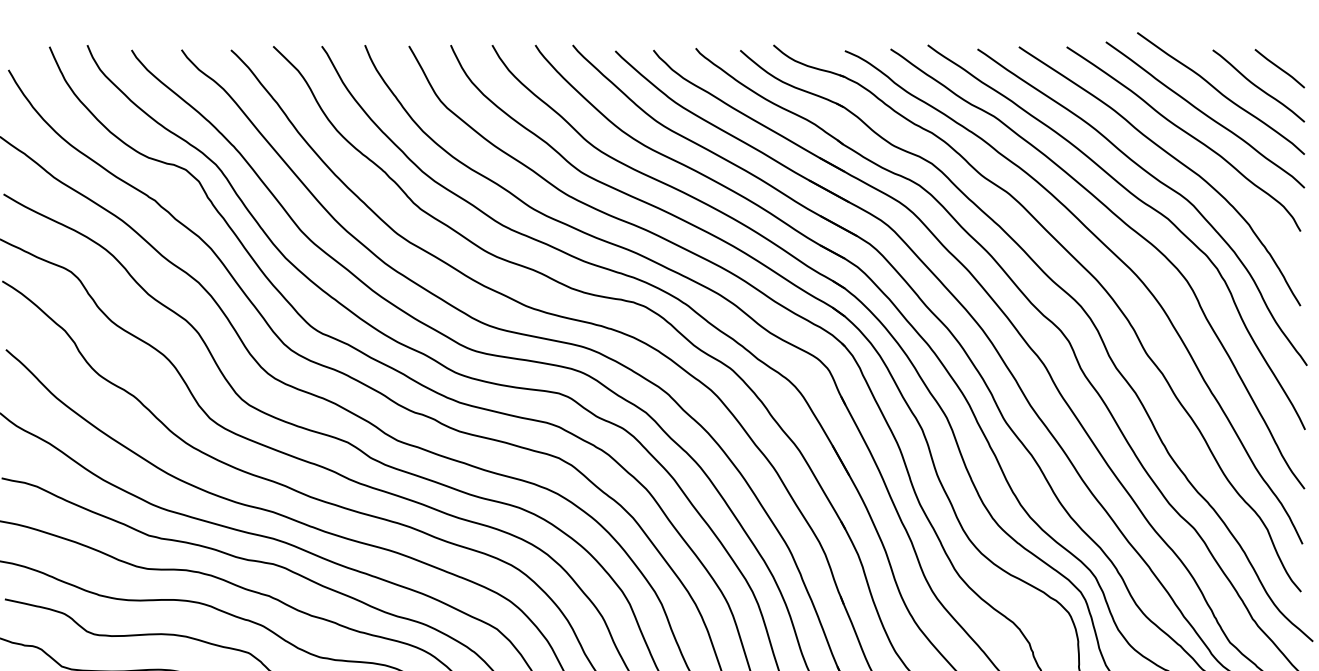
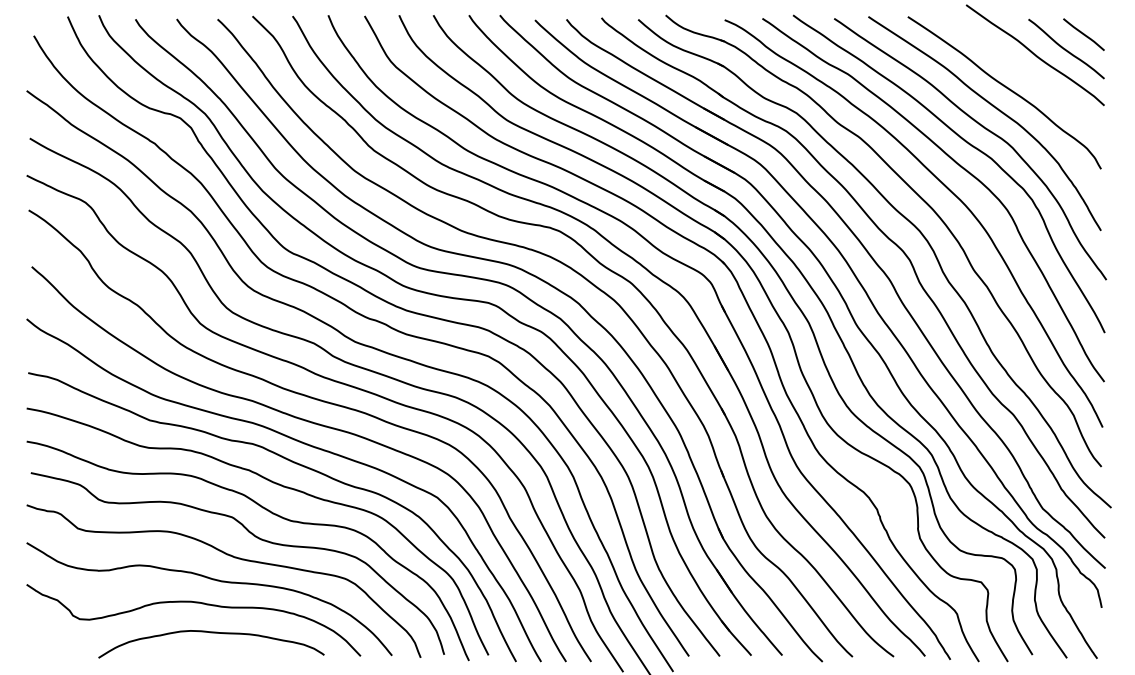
curve: (1205, 114) -> (1022, 72), removed

